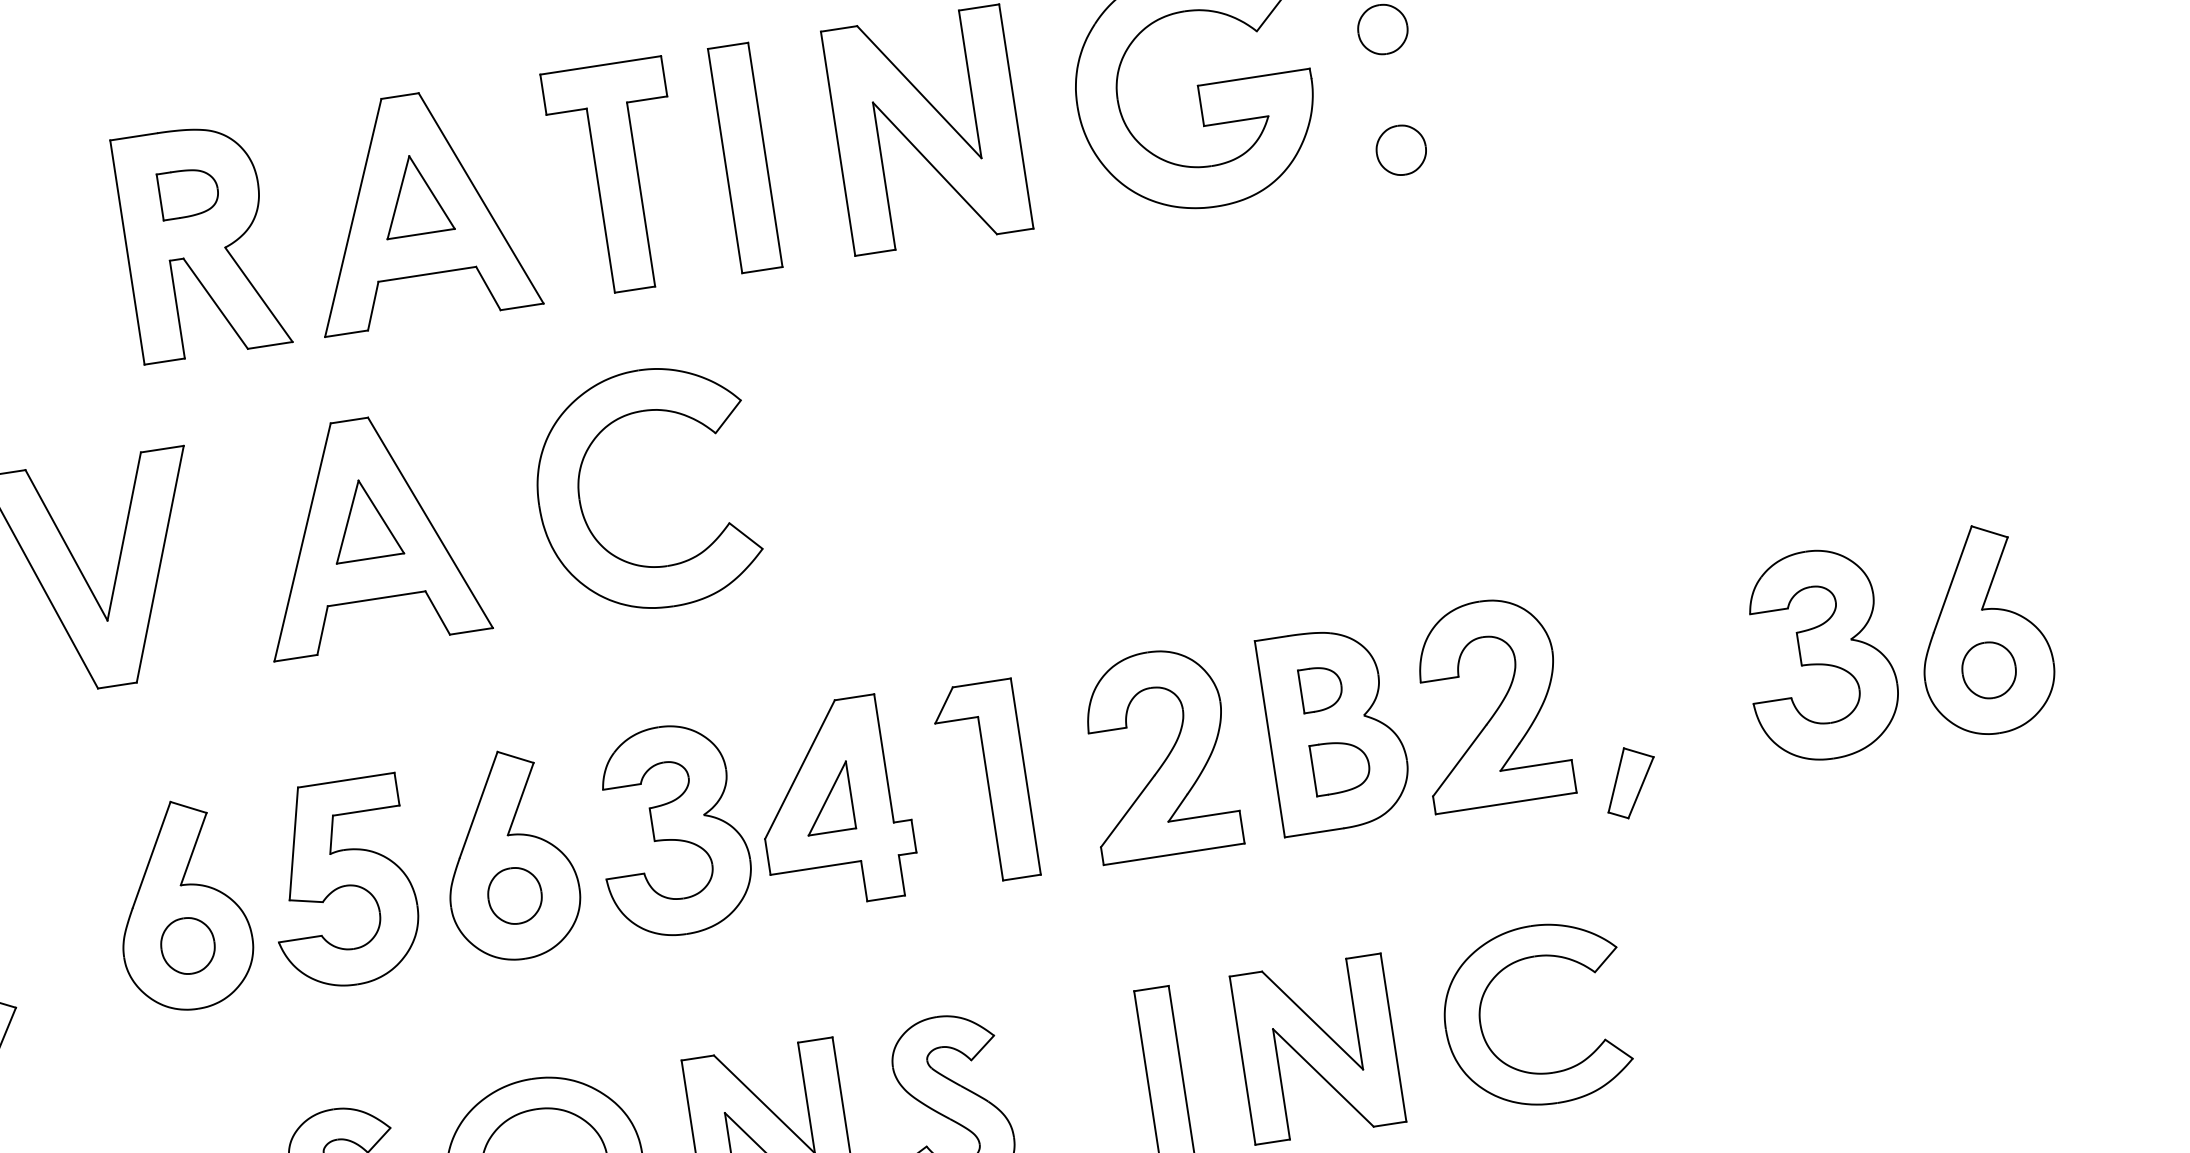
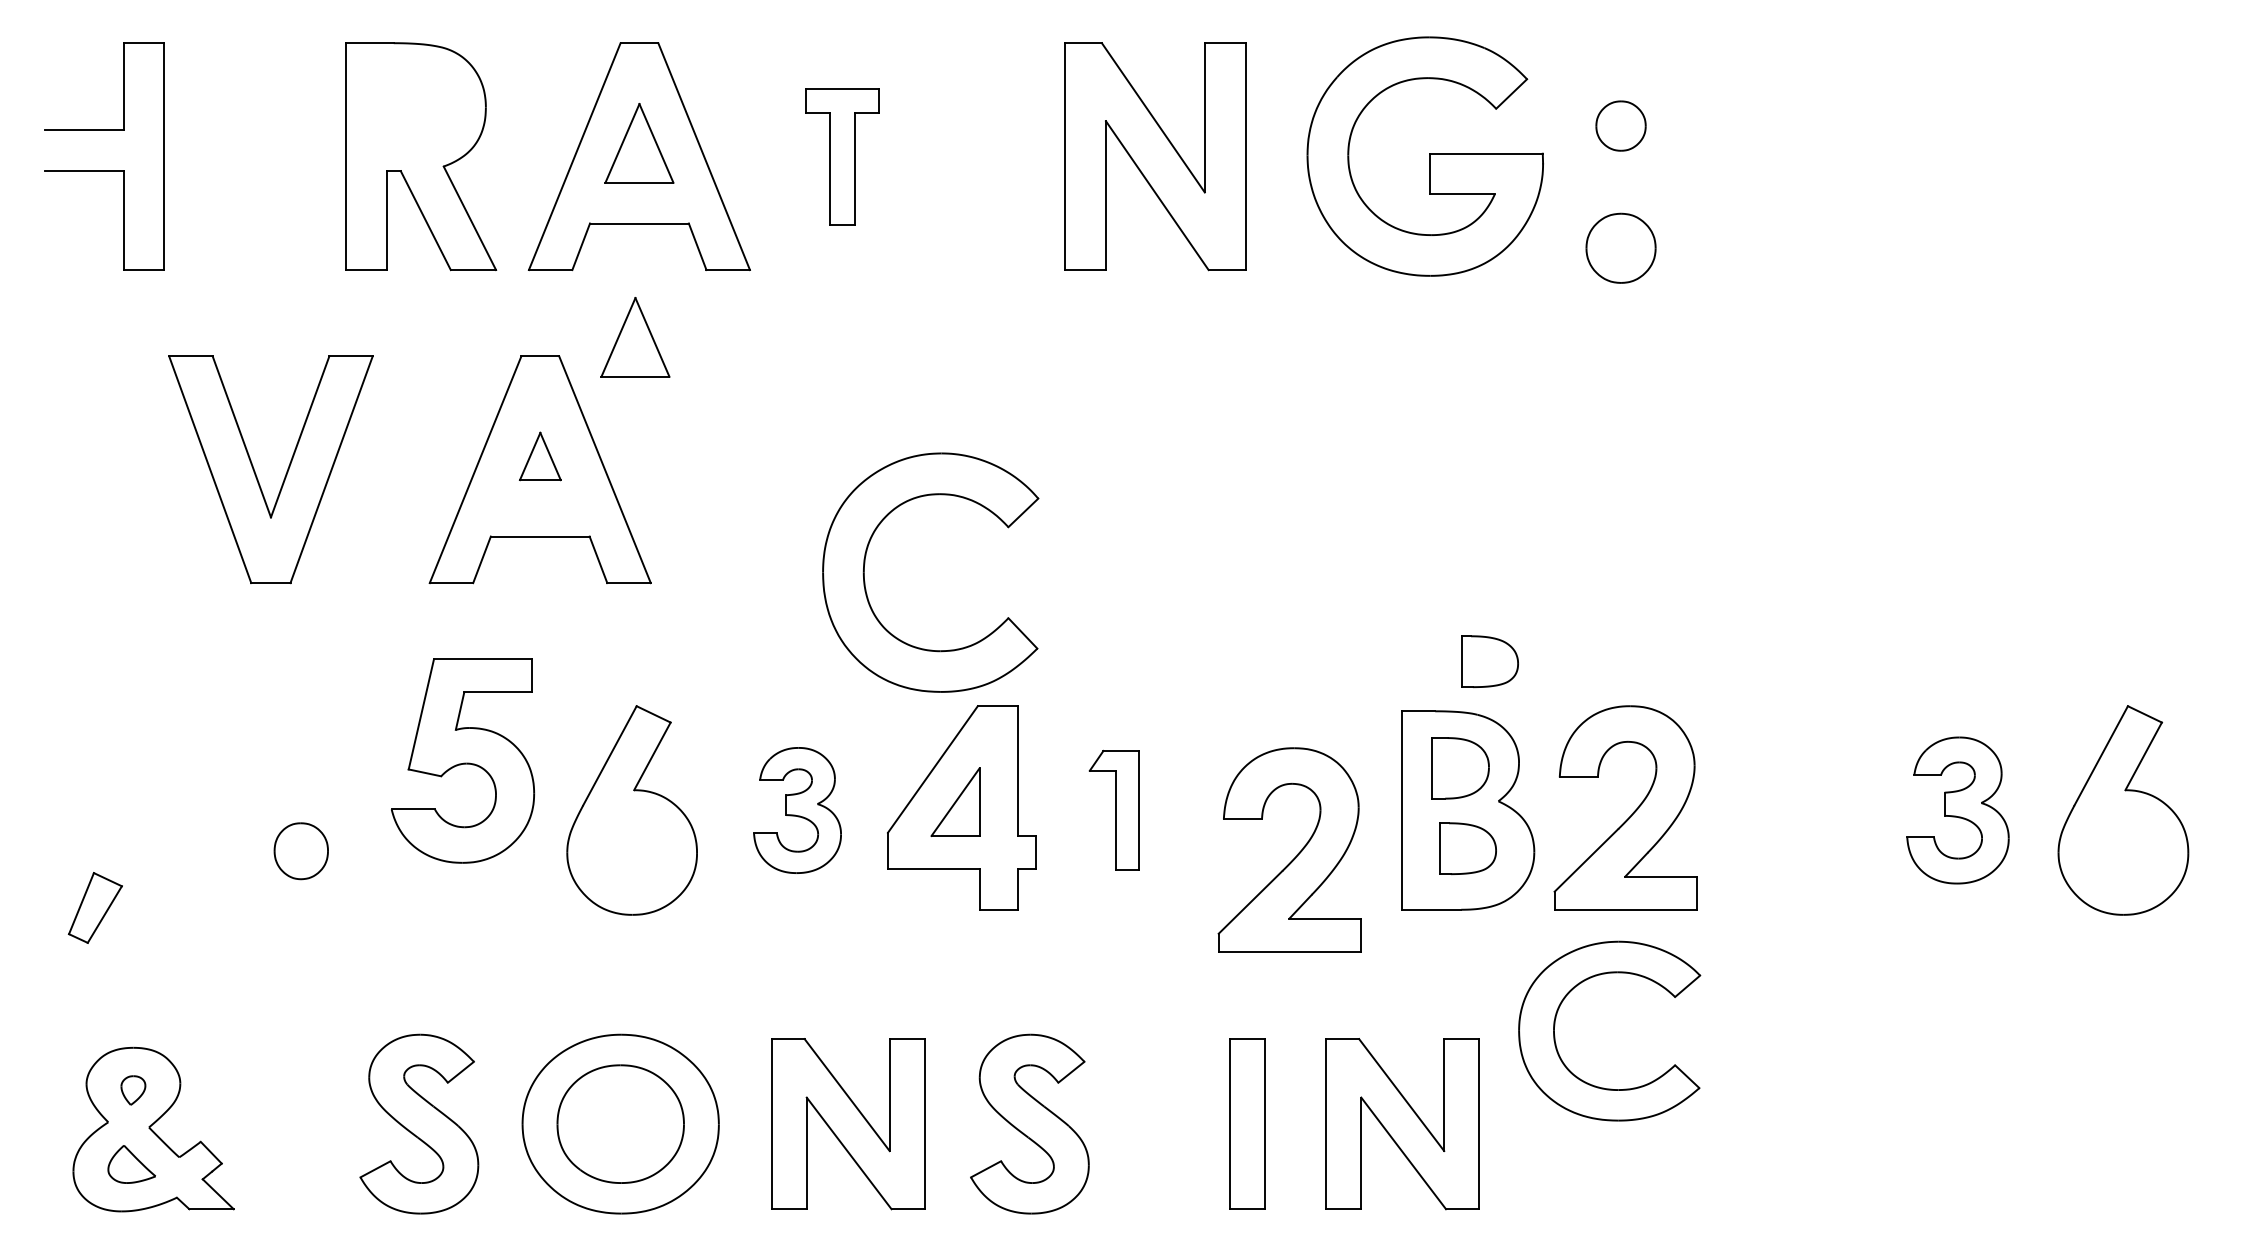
part: (1400, 149) -> (1620, 247), size x1.4
part: (745, 157) -> (971, 156), removed
part: (617, 177) -> (842, 156), size x0.6
part: (189, 193) -> (416, 107), removed
part: (440, 387) -> (635, 337), added
part: (579, 490) -> (865, 563), moved
part: (364, 519) -> (540, 456), size x0.6
part: (1333, 578) -> (1489, 661), added
part: (1818, 655) -> (1957, 810), size x0.7
part: (1988, 670) -> (2122, 851), removed
part: (1321, 688) -> (1460, 768), size x1.4
part: (1166, 756) -> (1297, 853), moved
part: (984, 782) -> (1113, 810), size x0.6
part: (1630, 782) -> (1751, 907), removed
part: (672, 830) -> (797, 810), size x0.6
part: (342, 883) -> (463, 760), moved
part: (514, 896) -> (631, 851), removed
part: (182, 905) -> (301, 810), removed
part: (1481, 1018) -> (1555, 1025), moved

